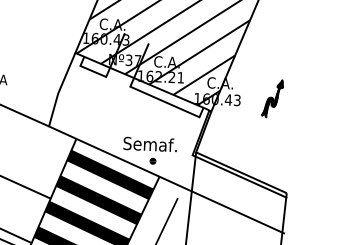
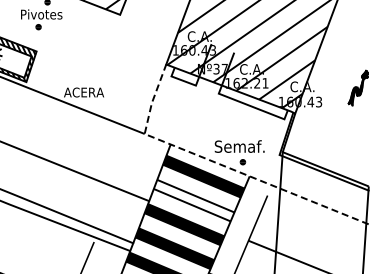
part: (272, 98) -> (357, 87), moved
line: (129, 162) -> (221, 164), solid -> dashed
fill: (98, 199) -> (193, 200), removed

